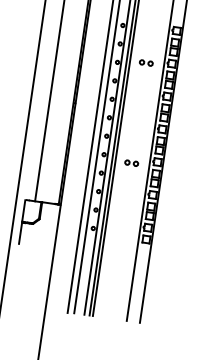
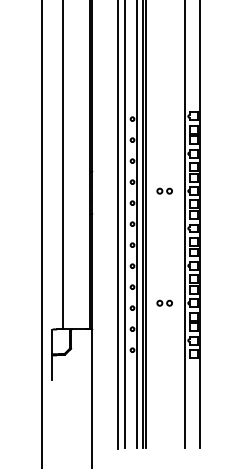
part: (146, 62) -> (164, 190), moved
part: (131, 162) -> (164, 302), moved

